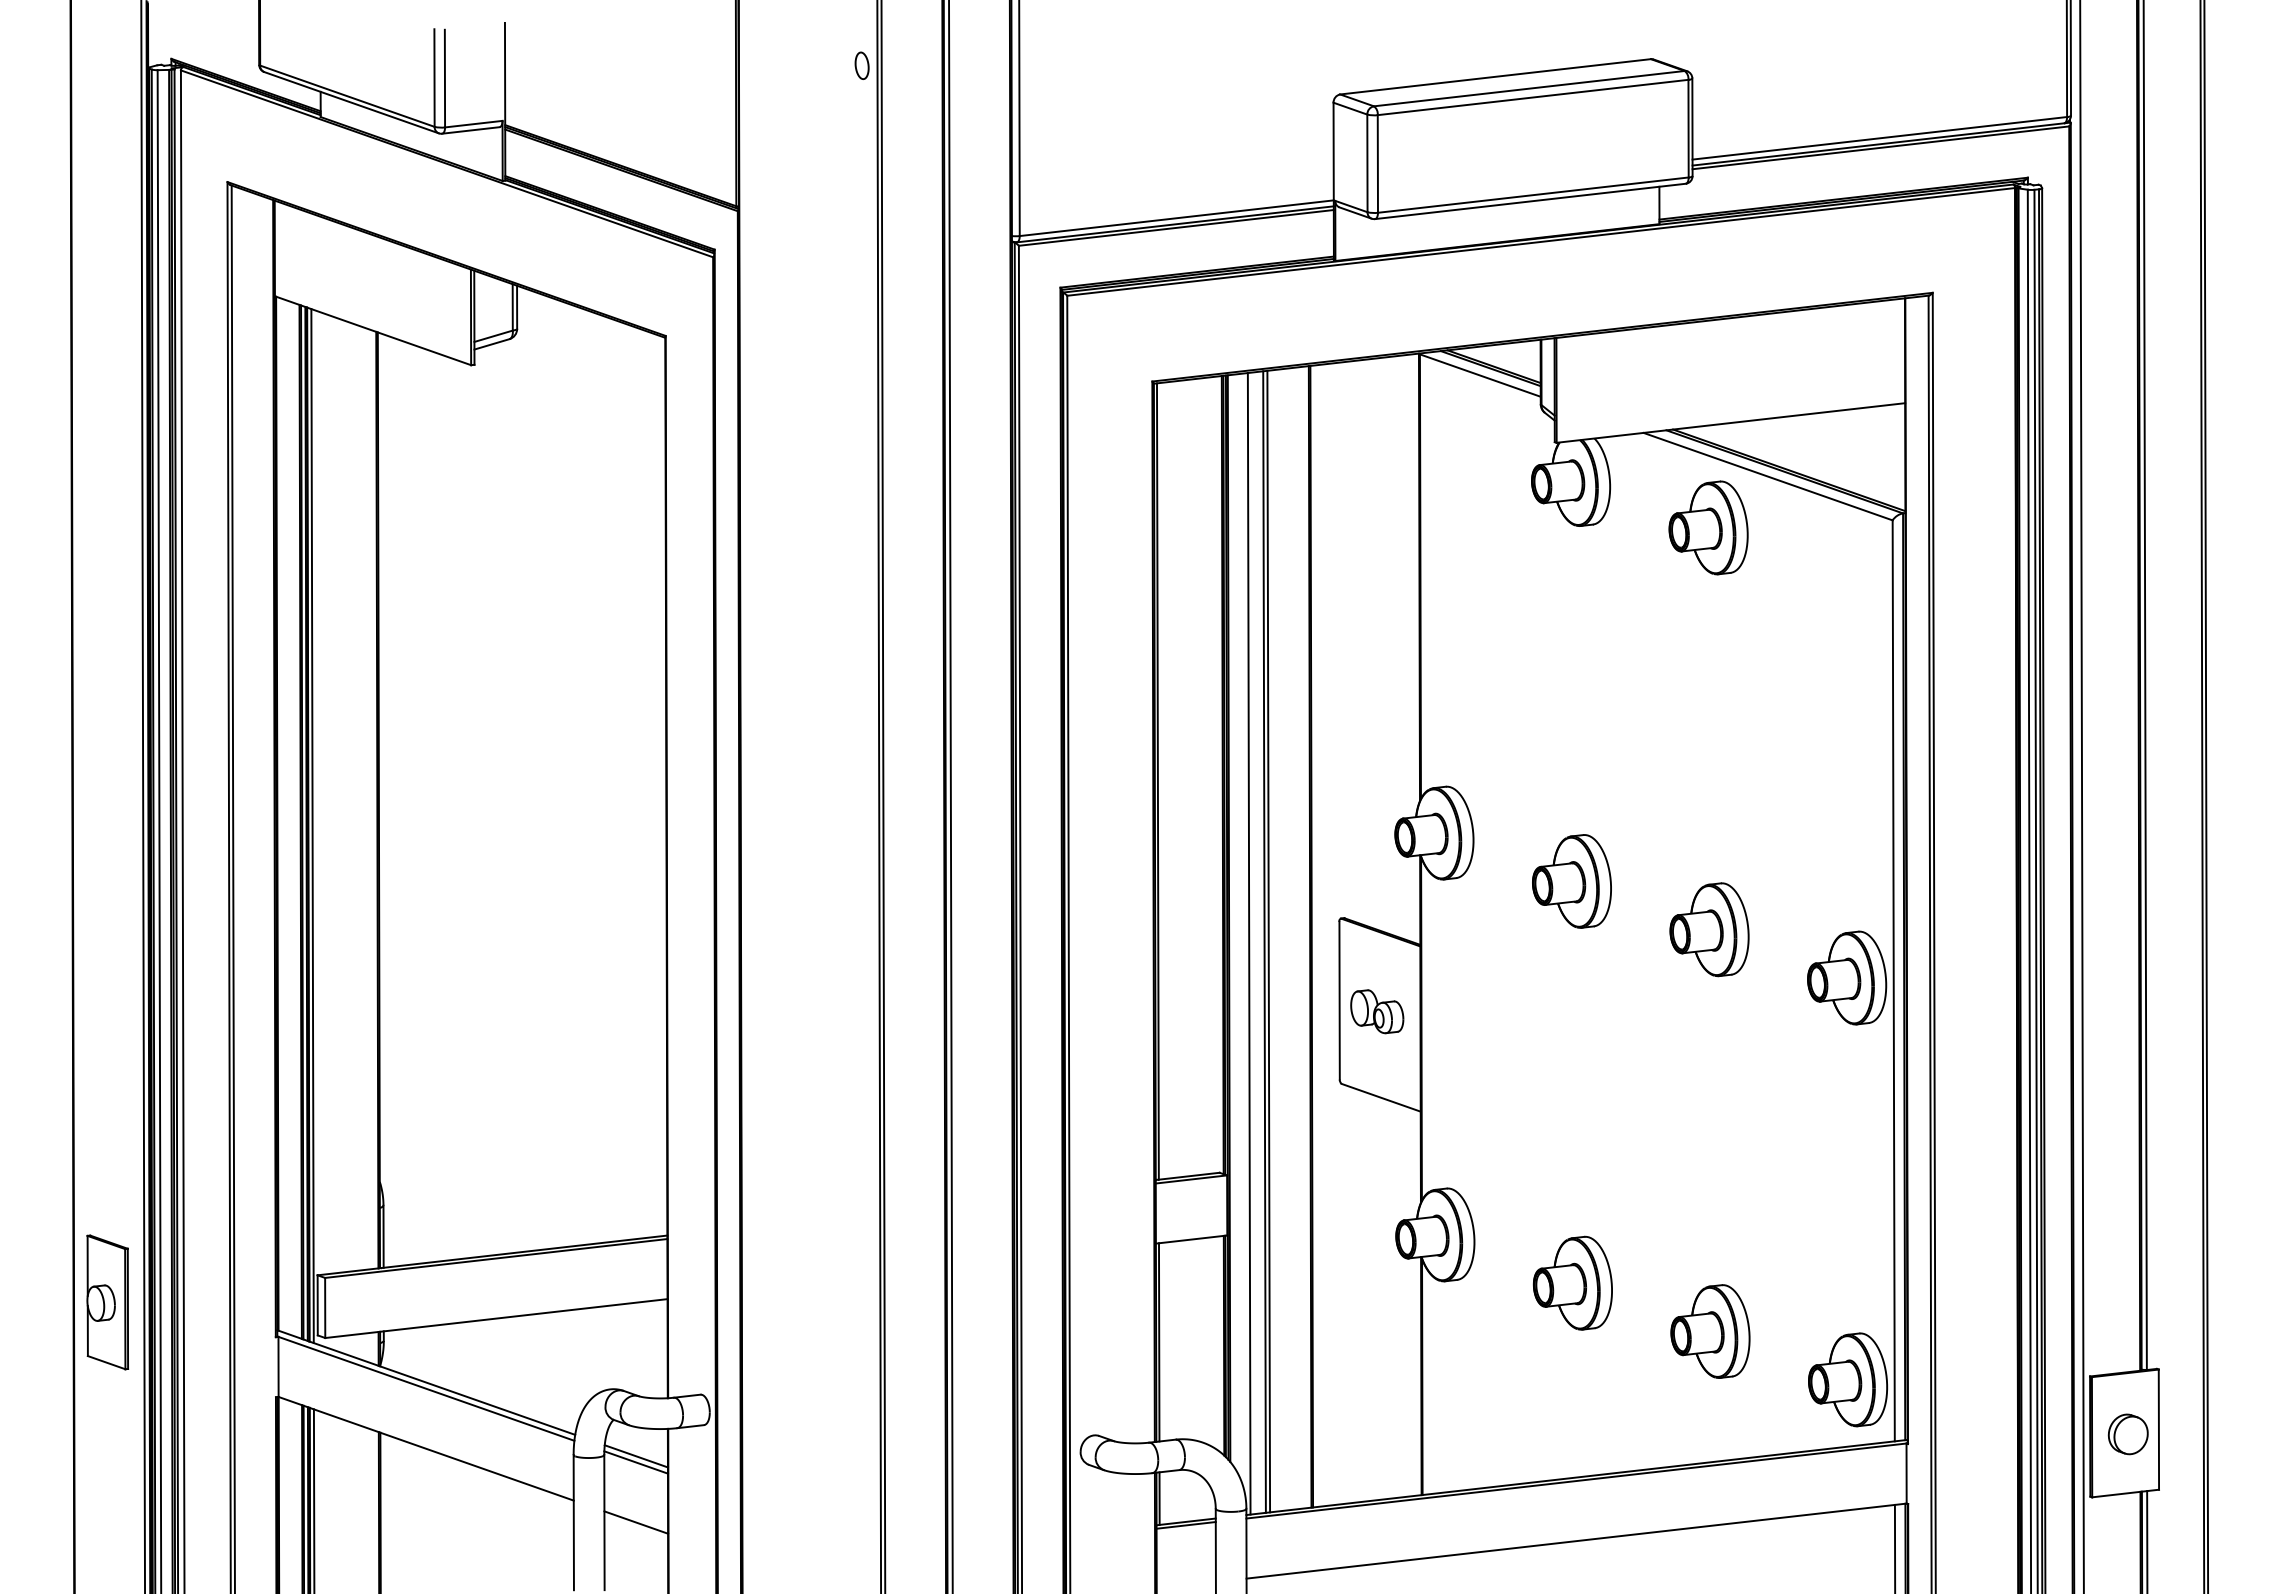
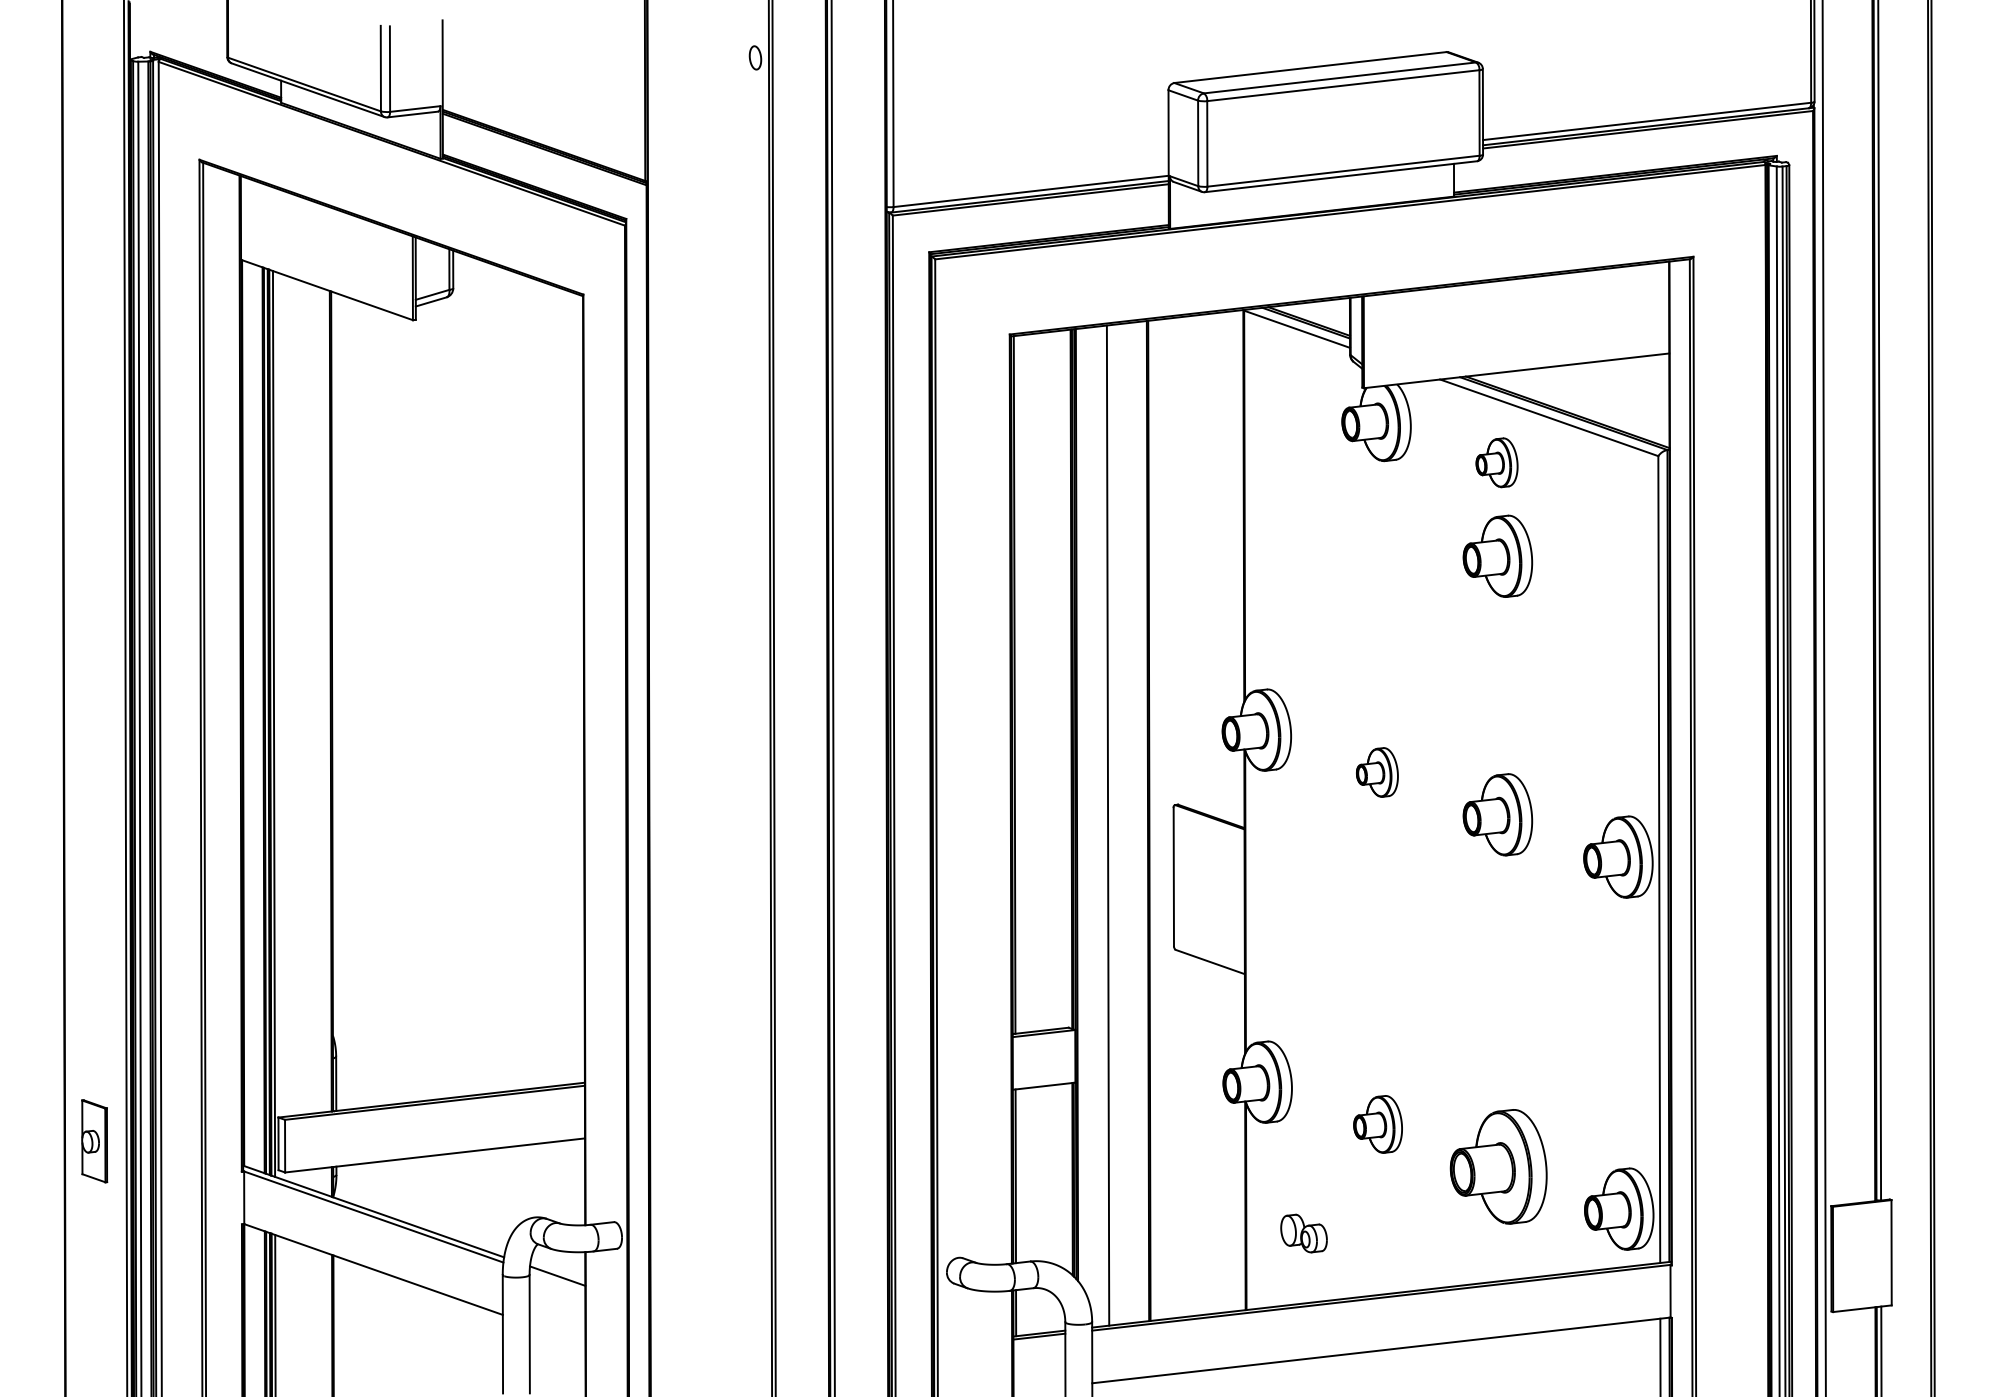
part: (1708, 527) -> (1497, 462), size x0.6
part: (1709, 634) -> (1497, 556), added
part: (1571, 881) -> (1376, 772), size x0.6
line: (1268, 941) -> (1111, 825), removed
line: (1248, 943) -> (1093, 826), removed
part: (1377, 1011) -> (1304, 1233), moved
part: (1572, 1282) -> (1377, 1123), size x0.7
part: (107, 1302) -> (94, 1141), size x0.7
part: (1710, 1331) -> (1498, 1166), size x1.4
part: (2127, 1434) -> (1864, 1257), removed
line: (635, 1462) -> (556, 1281), removed
line: (636, 1522) -> (557, 1334), removed

